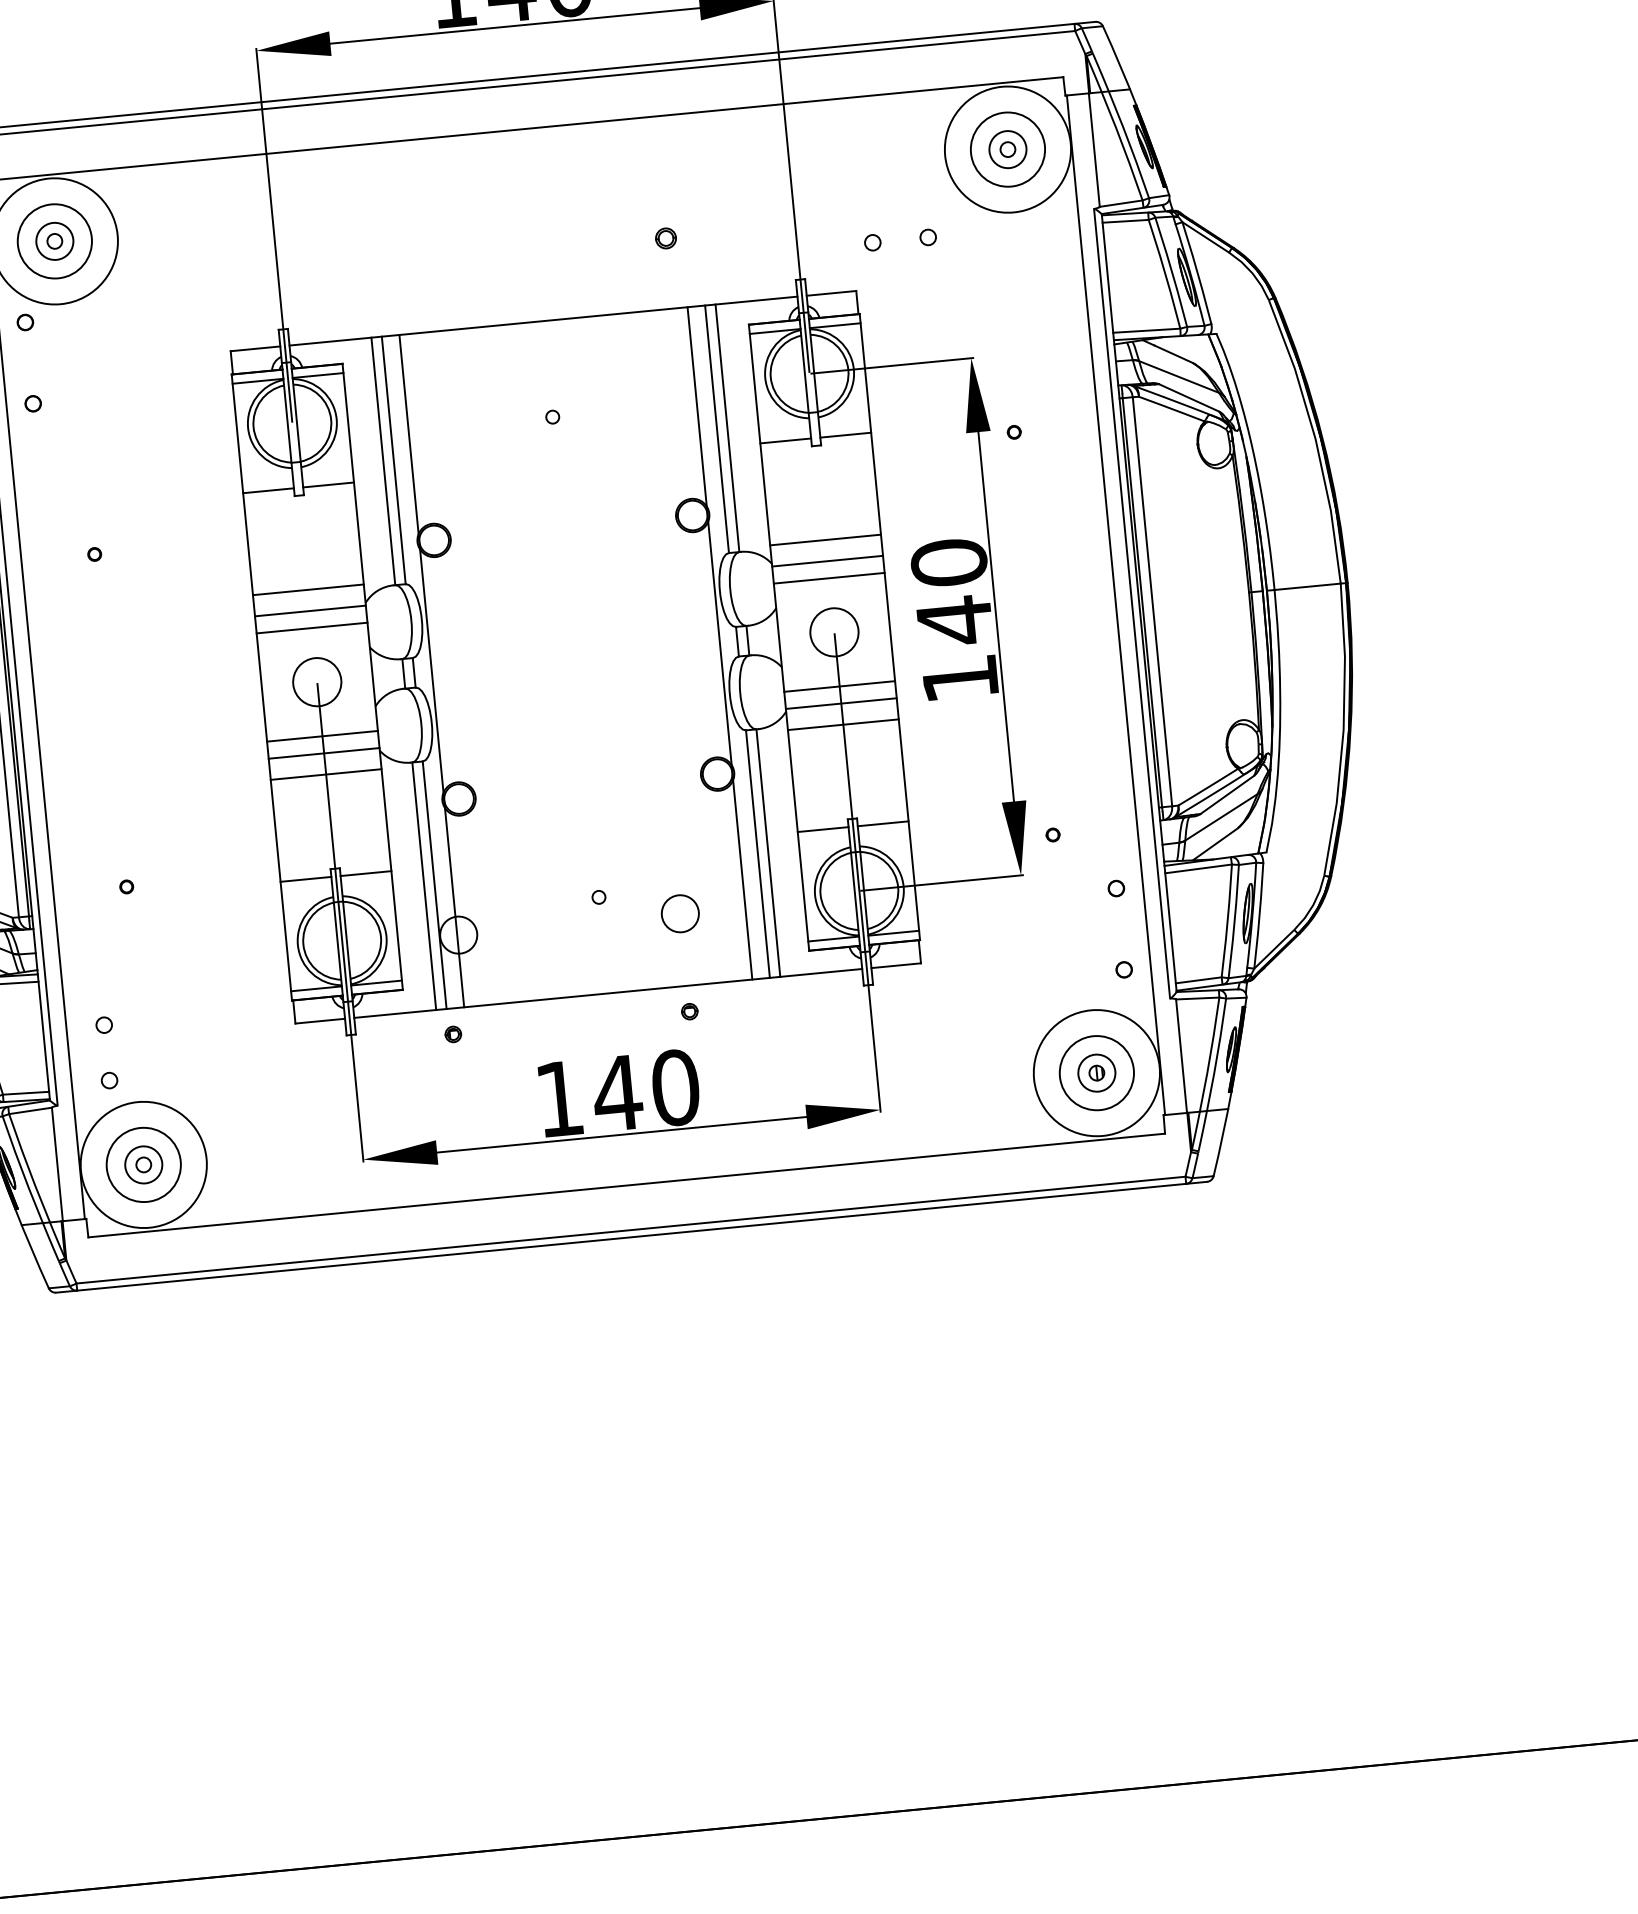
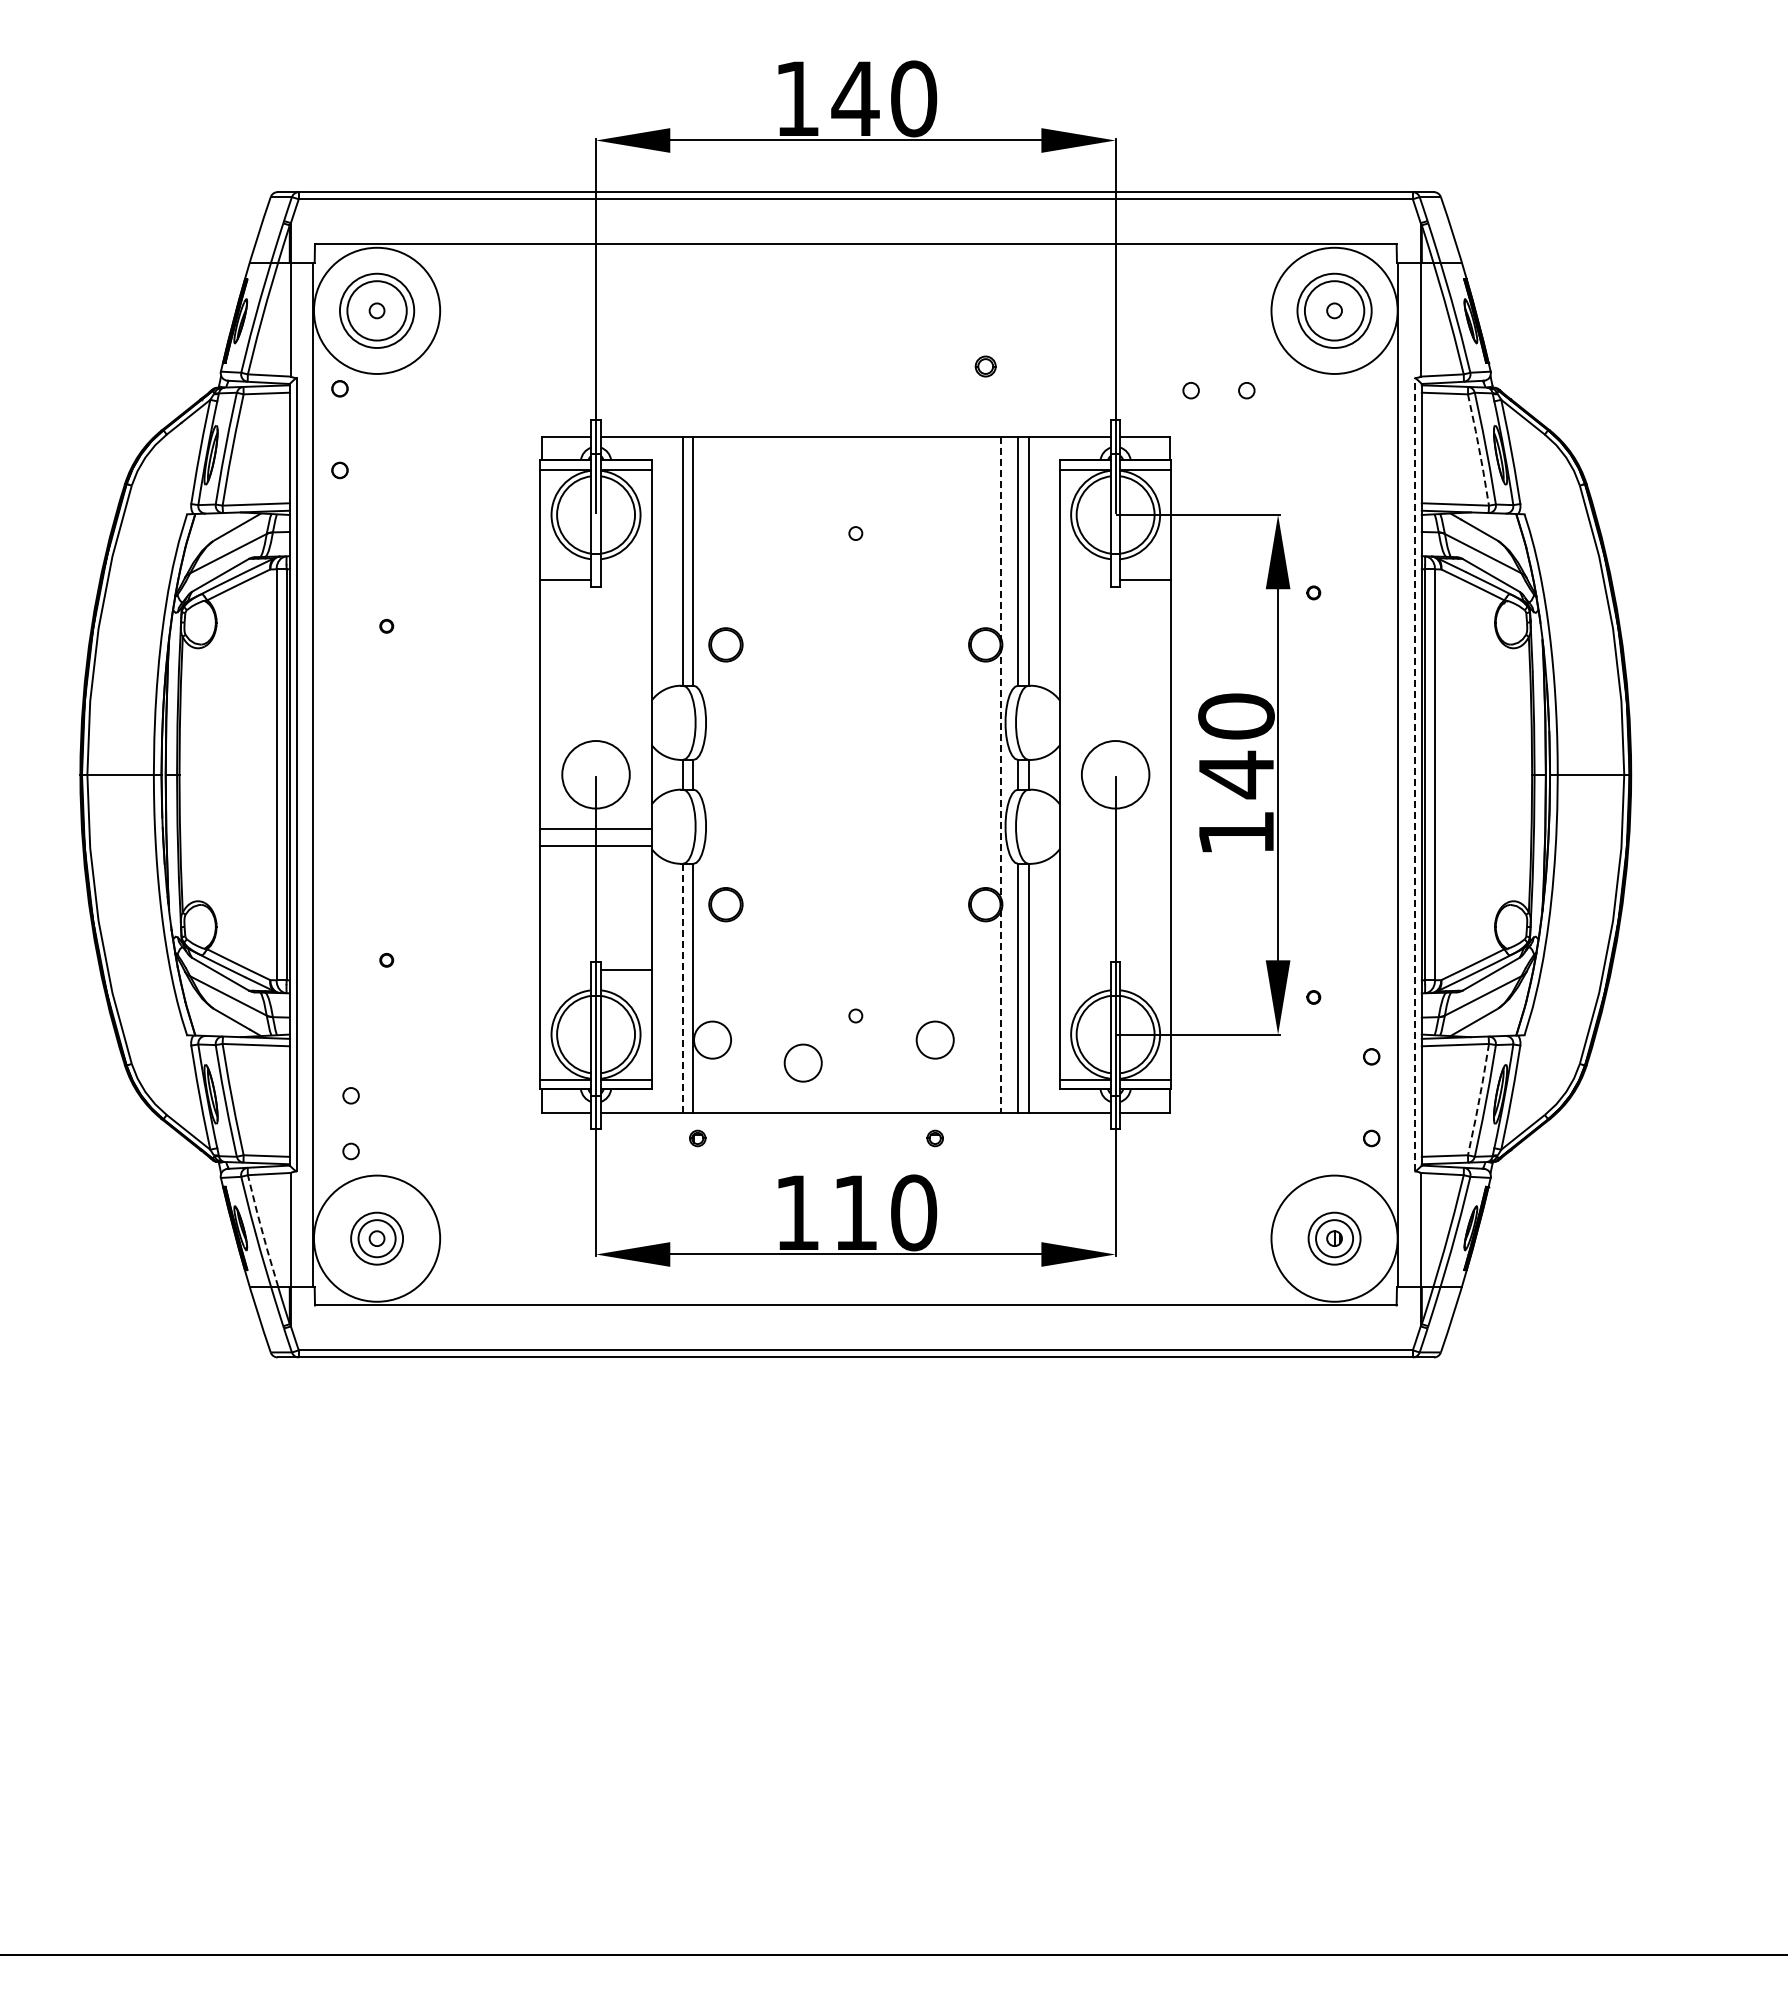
circle: (1007, 149) -> (1334, 310), size x1.6
circle: (54, 241) -> (376, 310), size x1.6
line: (1165, 273) -> (1479, 449), solid -> dashed
line: (784, 440) -> (1084, 579), removed
line: (327, 484) -> (625, 579), removed
line: (825, 540) -> (1115, 682), removed
line: (827, 561) -> (1115, 703), removed
line: (829, 578) -> (1115, 720), removed
line: (307, 590) -> (595, 682), removed
line: (1131, 603) -> (1414, 774), solid -> dashed
line: (309, 611) -> (595, 703), removed
line: (311, 628) -> (595, 720), removed
circle: (834, 632) -> (1115, 774), size x1.4
line: (719, 643) -> (1000, 774), solid -> dashed
line: (432, 670) -> (711, 774), removed
circle: (316, 681) -> (595, 774), size x1.4
line: (839, 686) -> (1115, 829), removed
line: (841, 703) -> (1115, 846), removed
line: (843, 724) -> (1115, 867), removed
line: (325, 774) -> (595, 867), removed
line: (882, 824) -> (1145, 970), removed
line: (822, 830) -> (1084, 970), removed
line: (305, 879) -> (565, 970), removed
line: (423, 886) -> (682, 988), solid -> dashed
line: (1227, 920) -> (1479, 1099), solid -> dashed
circle: (550, 948) -> (802, 1062), added
circle: (1096, 1072) -> (1334, 1238), size x0.7
text: (617, 1093) -> (855, 1212), 140 -> 110
circle: (143, 1164) -> (376, 1238), size x0.7
line: (28, 1167) -> (262, 1230), solid -> dashed

